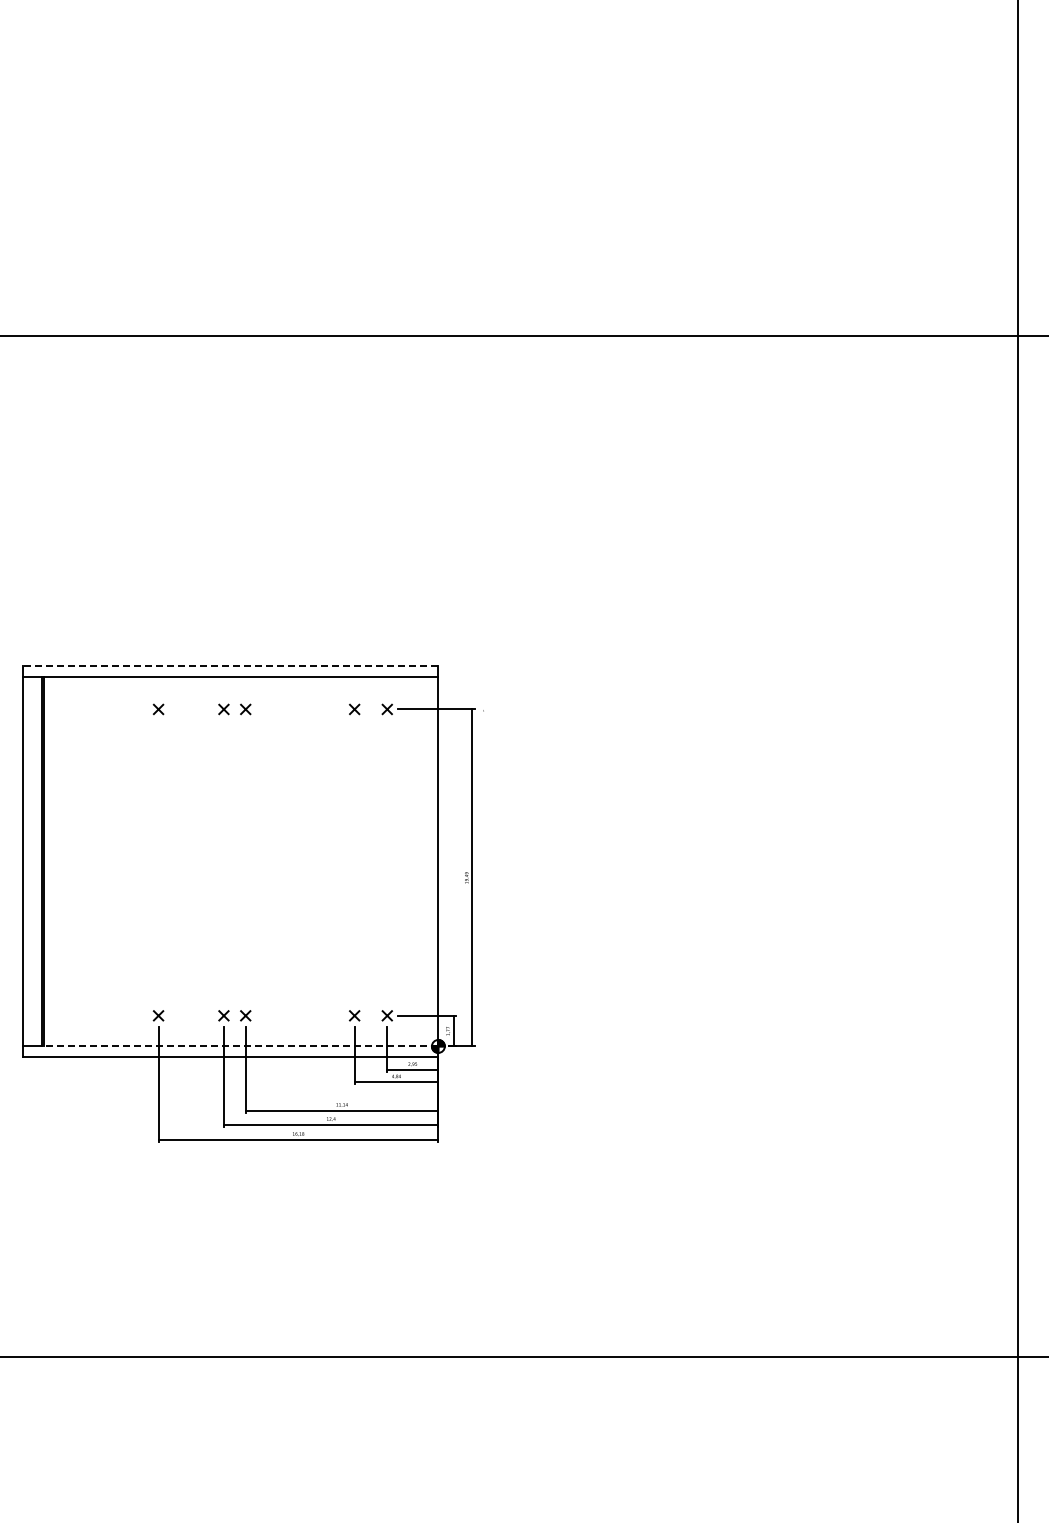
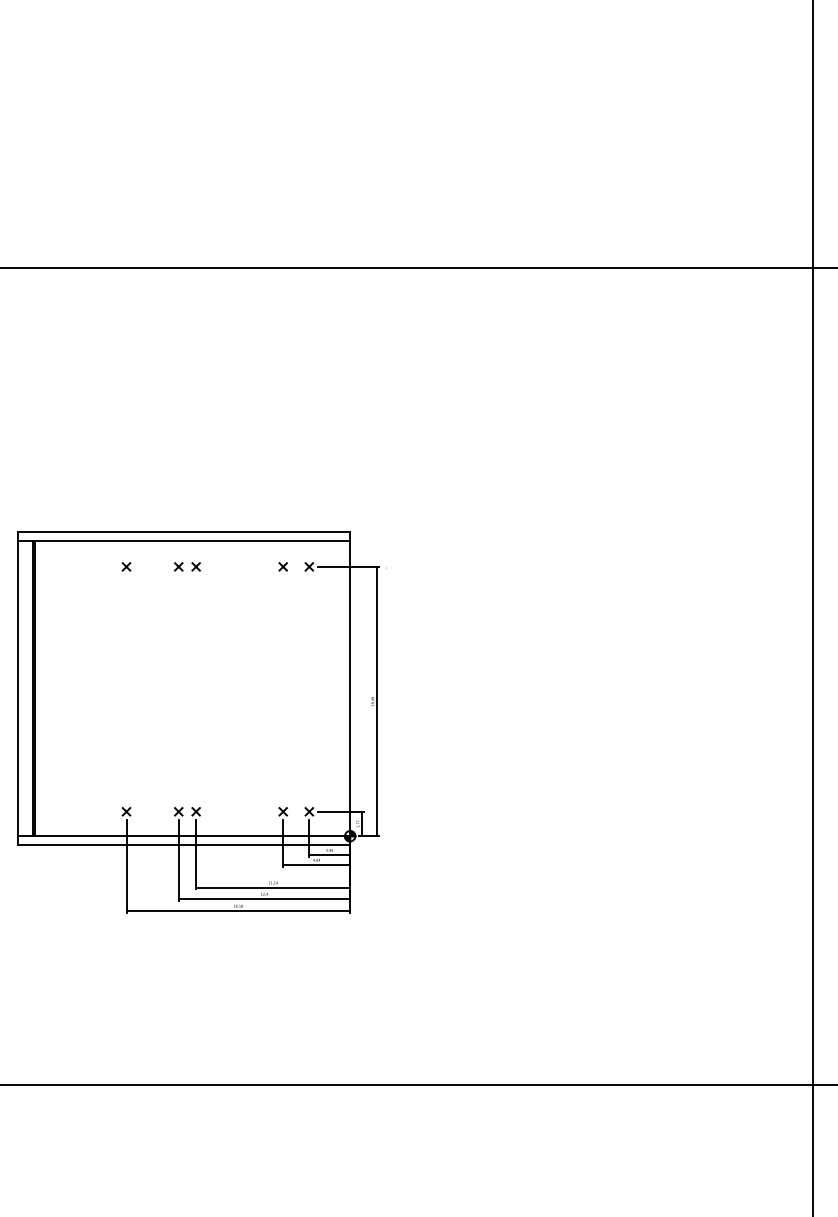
line: (230, 666) -> (184, 532), dashed -> solid
line: (240, 1046) -> (191, 836), dashed -> solid

